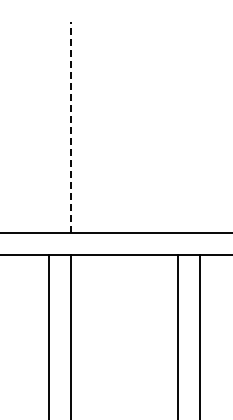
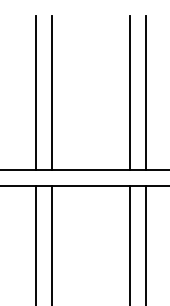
line: (49, 126) -> (36, 92), added
line: (177, 126) -> (129, 92), added
line: (199, 126) -> (145, 92), added
line: (71, 127) -> (52, 92), dashed -> solid

